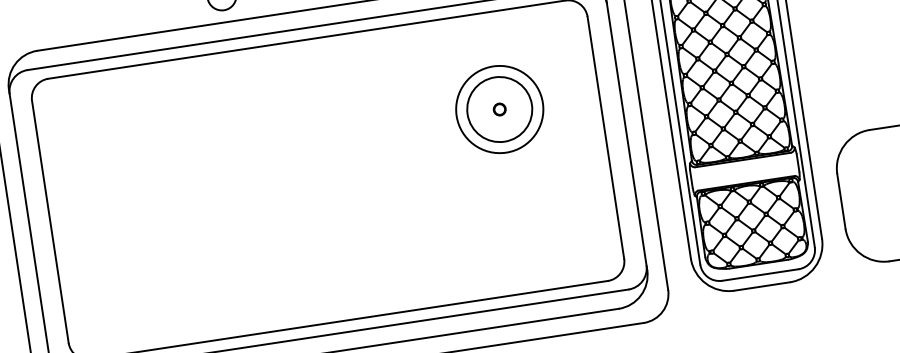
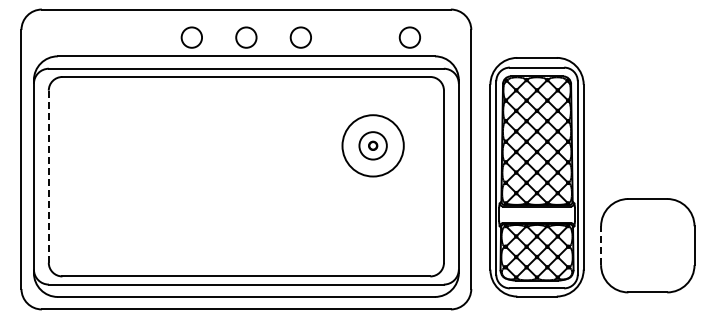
circle: (500, 108) -> (373, 145), size x0.6
line: (841, 201) -> (601, 245), solid -> dashed
line: (50, 223) -> (48, 177), solid -> dashed

